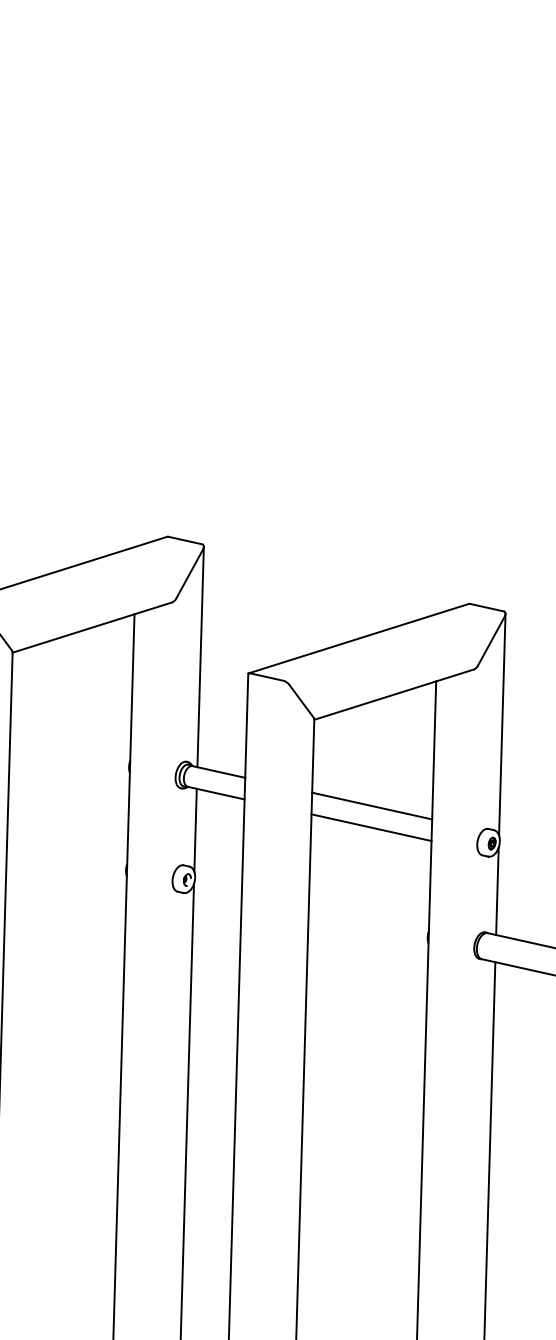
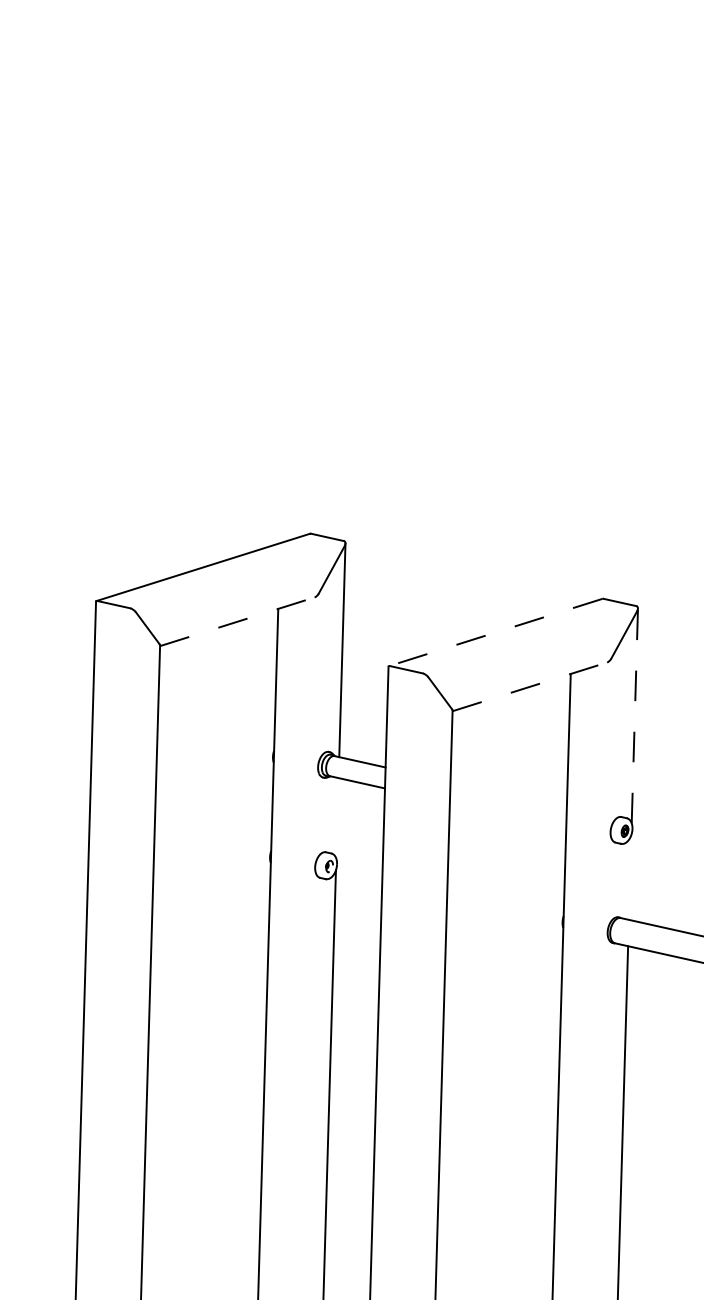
line: (92, 627) -> (237, 621), solid -> dashed
line: (358, 638) -> (495, 632), solid -> dashed
line: (394, 694) -> (530, 686), solid -> dashed
line: (501, 724) -> (634, 715), solid -> dashed
line: (371, 805) -> (508, 794), removed
line: (370, 827) -> (507, 815), removed
line: (195, 830) -> (337, 818), removed
line: (496, 891) -> (629, 877), removed

